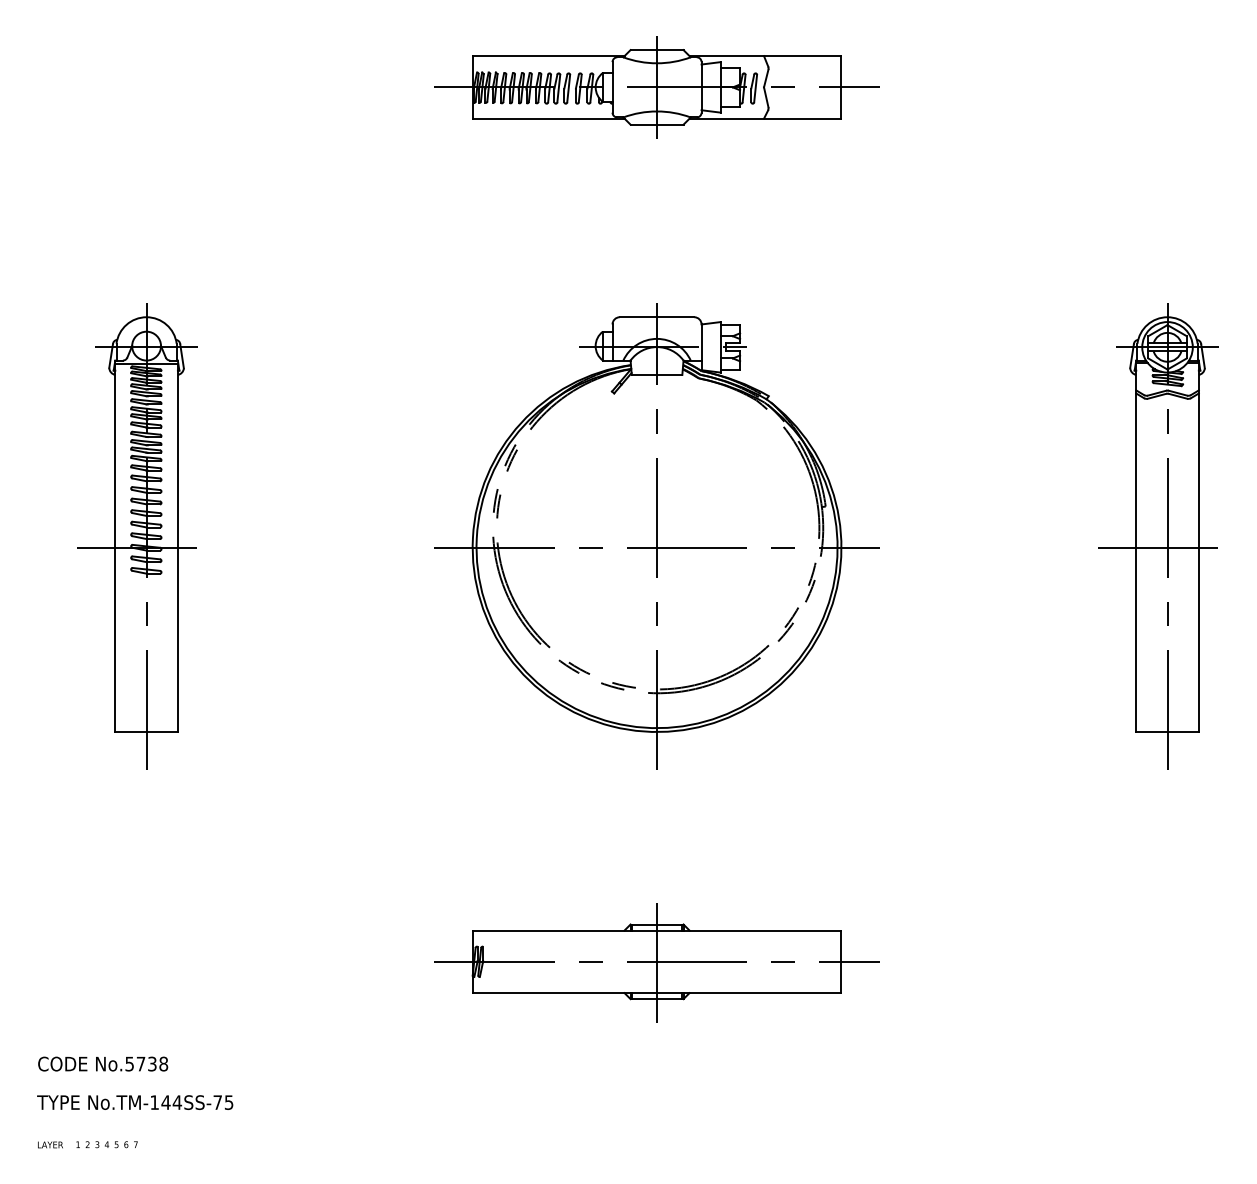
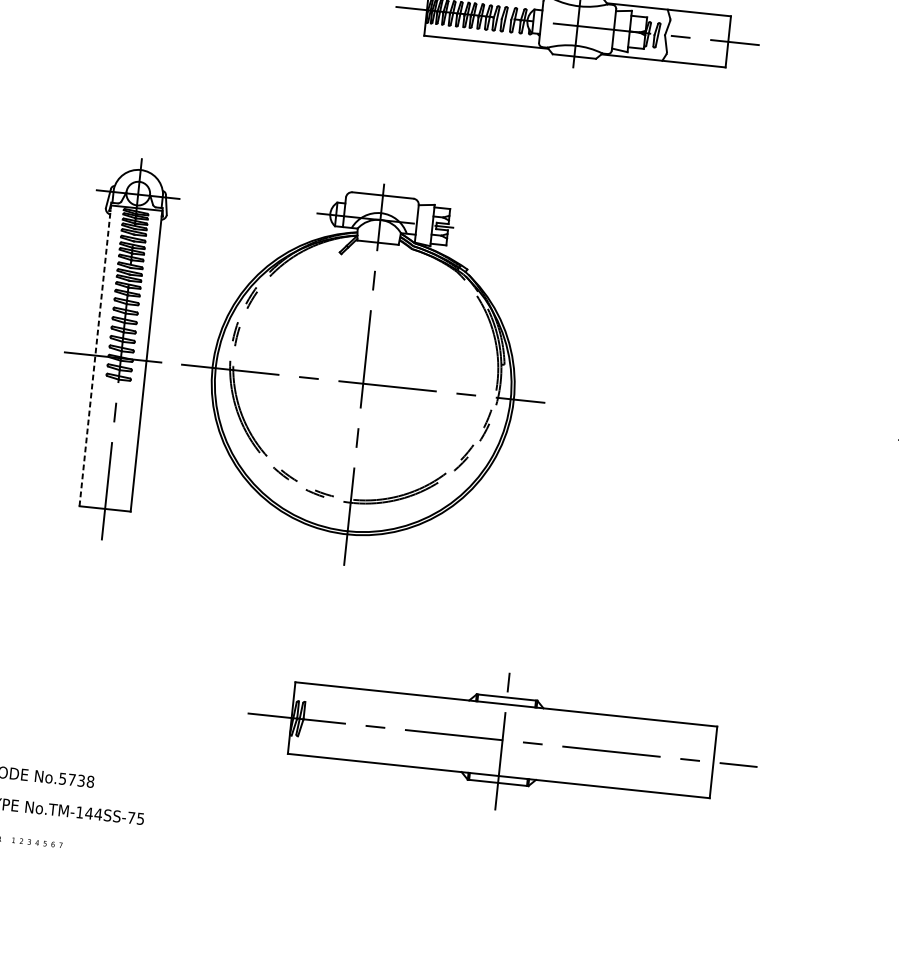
part: (656, 536) -> (363, 374), moved
line: (115, 547) -> (95, 355), solid -> dashed
part: (656, 962) -> (502, 741), size x1.4

